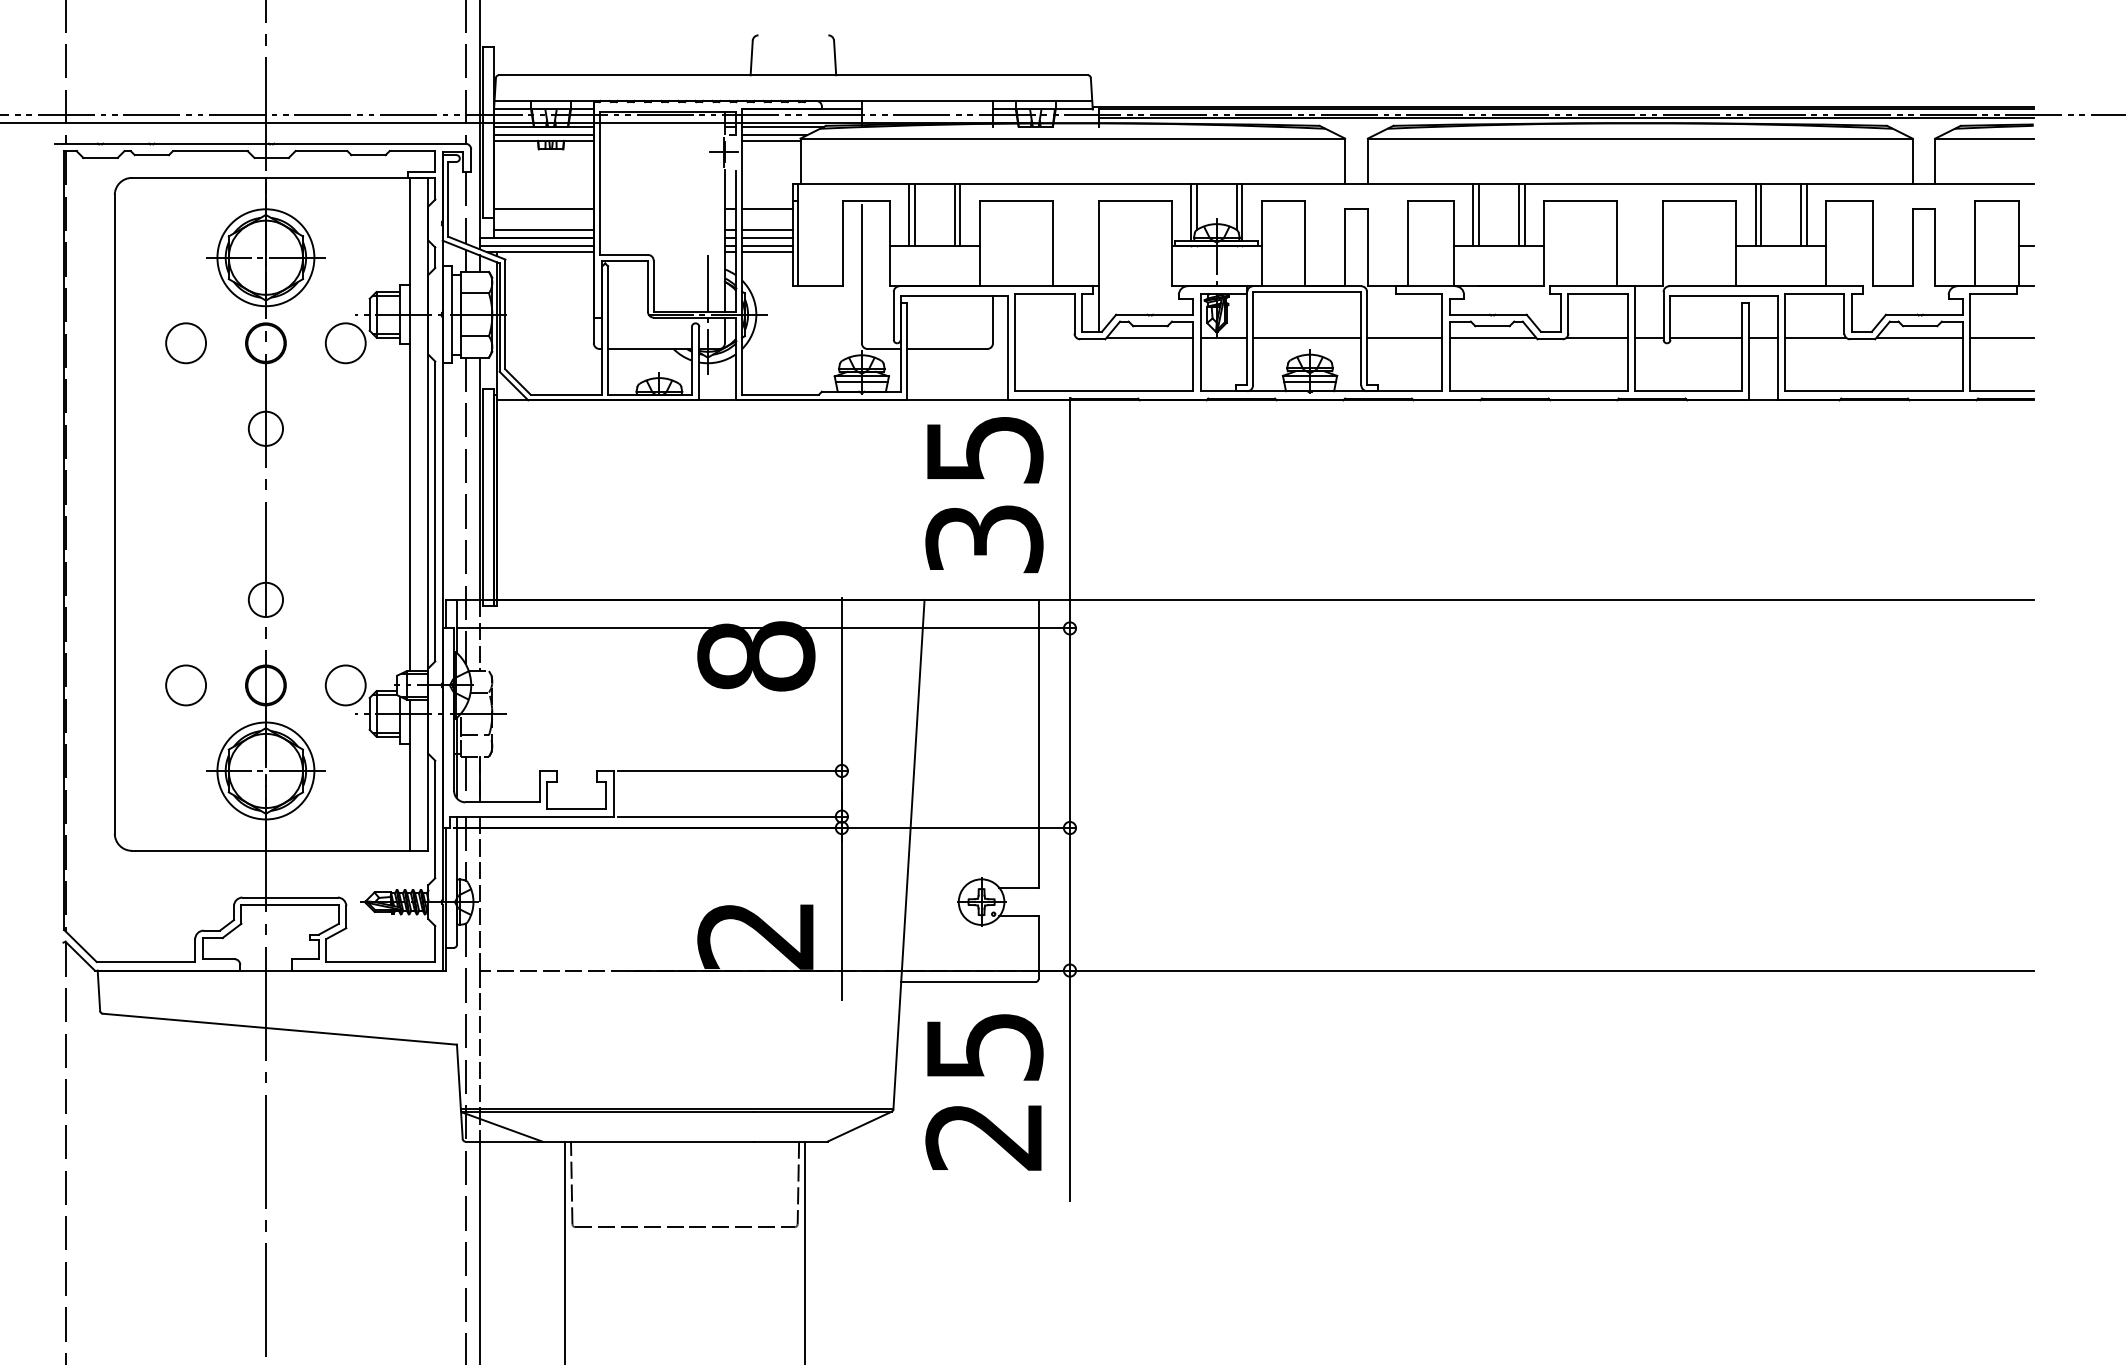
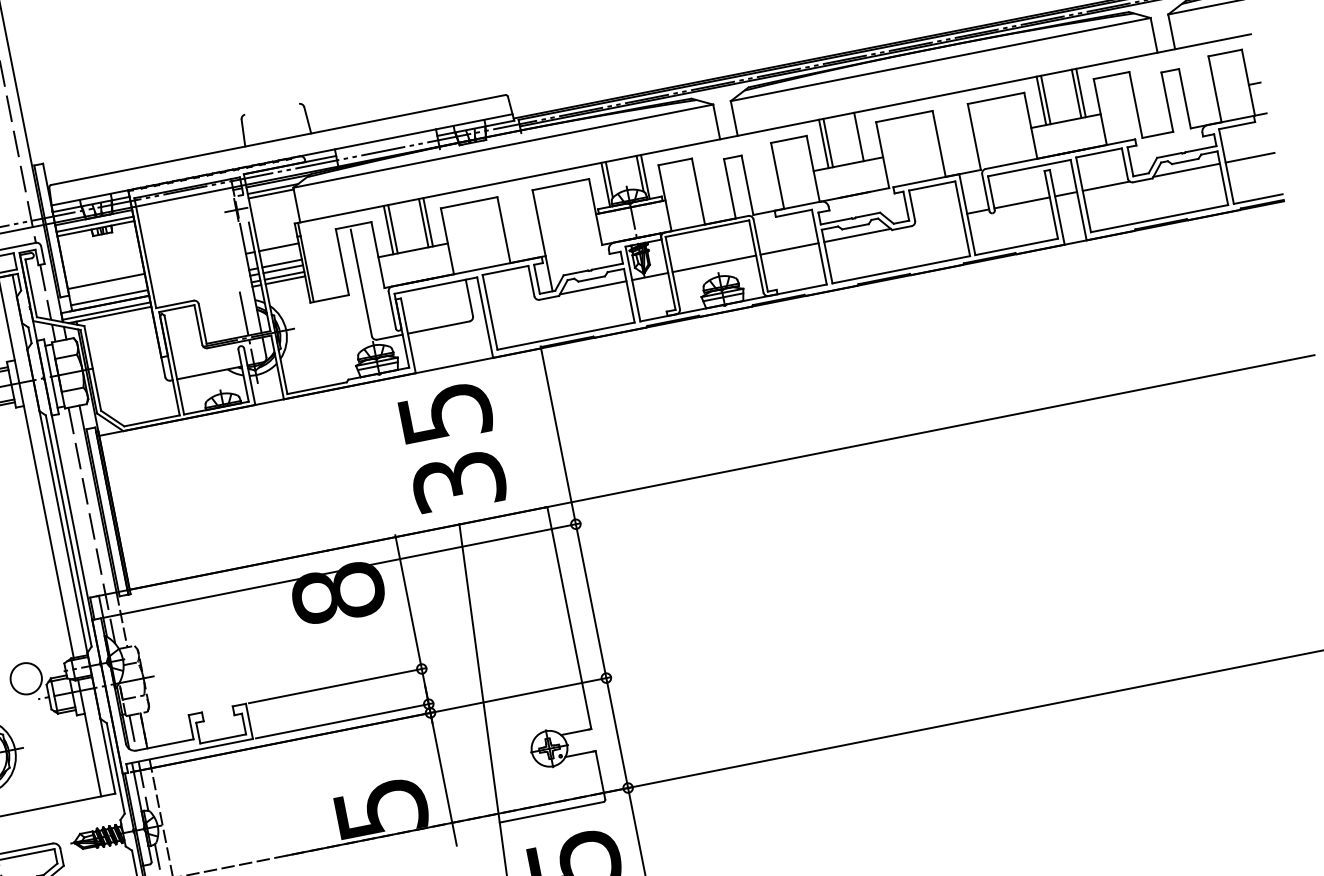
line: (1524, 214) -> (863, 135), removed
line: (1597, 337) -> (938, 219), removed
text: (984, 495) -> (452, 448), moved
text: (756, 935) -> (381, 808), 2 -> 5

